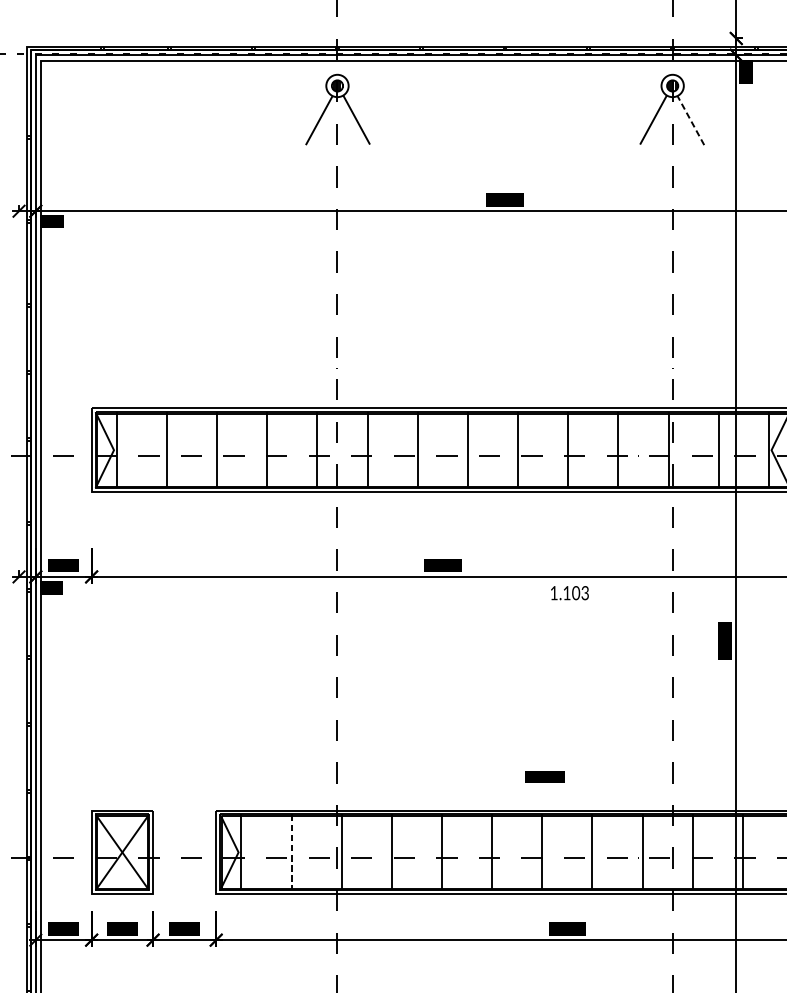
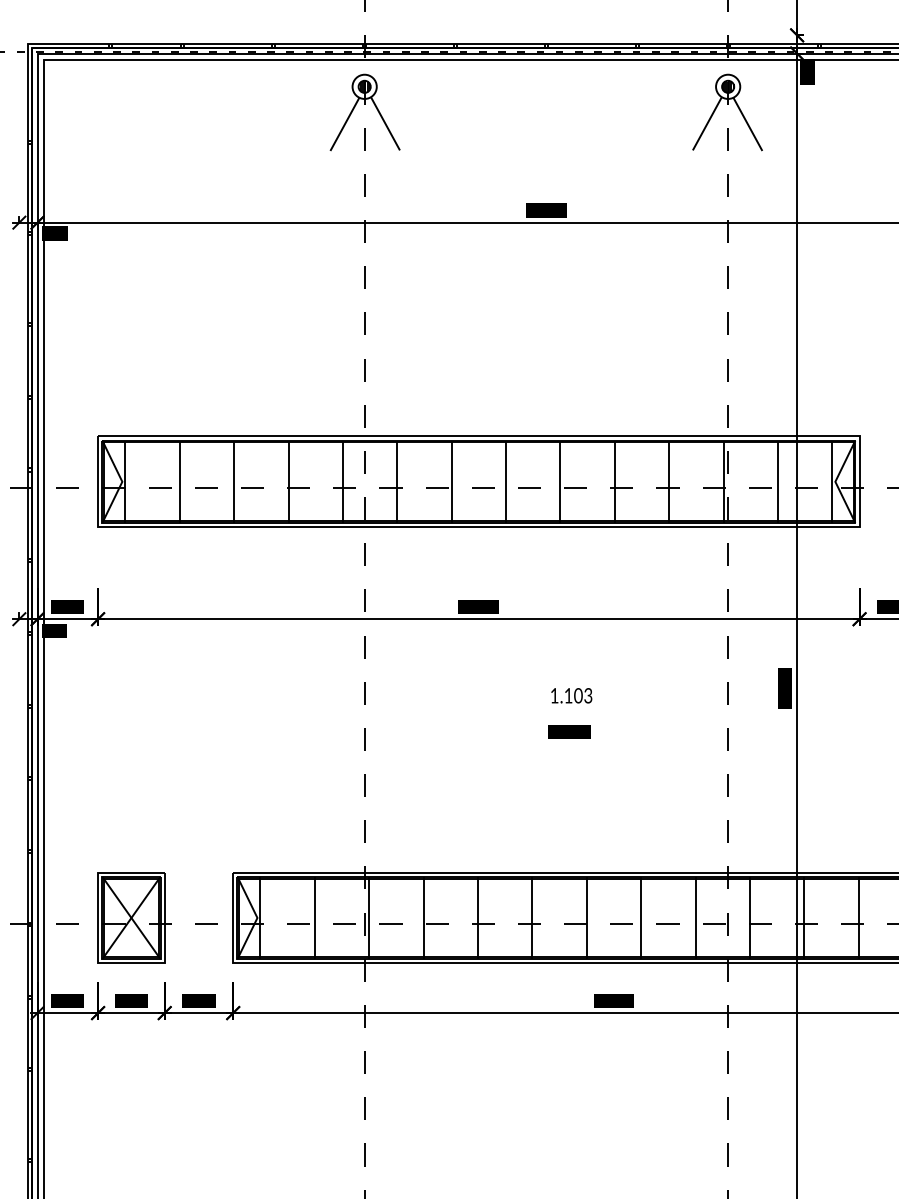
line: (690, 119) -> (747, 123), dashed -> solid
text: (569, 592) -> (571, 695), moved
text: (544, 776) -> (569, 731), moved
line: (291, 852) -> (314, 918), dashed -> solid

